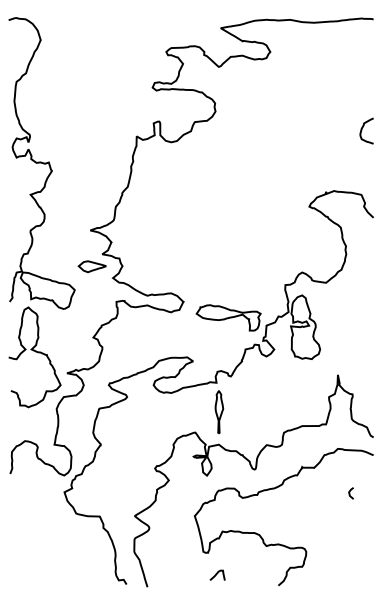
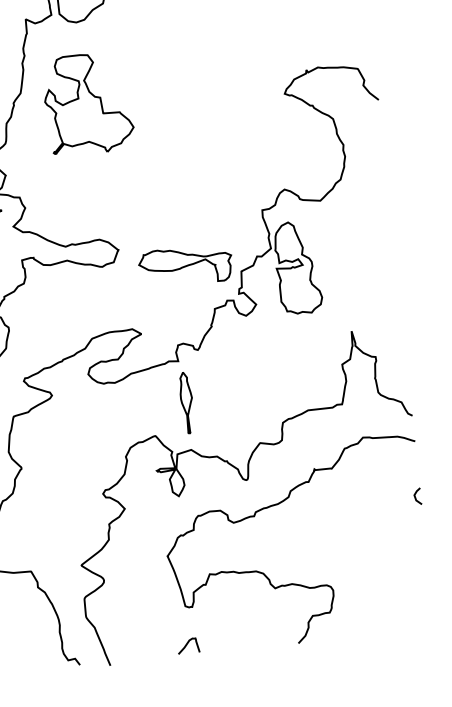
part: (173, 198) -> (88, 102), added
line: (350, 493) -> (416, 496), moved
curve: (217, 574) -> (188, 644), moved

